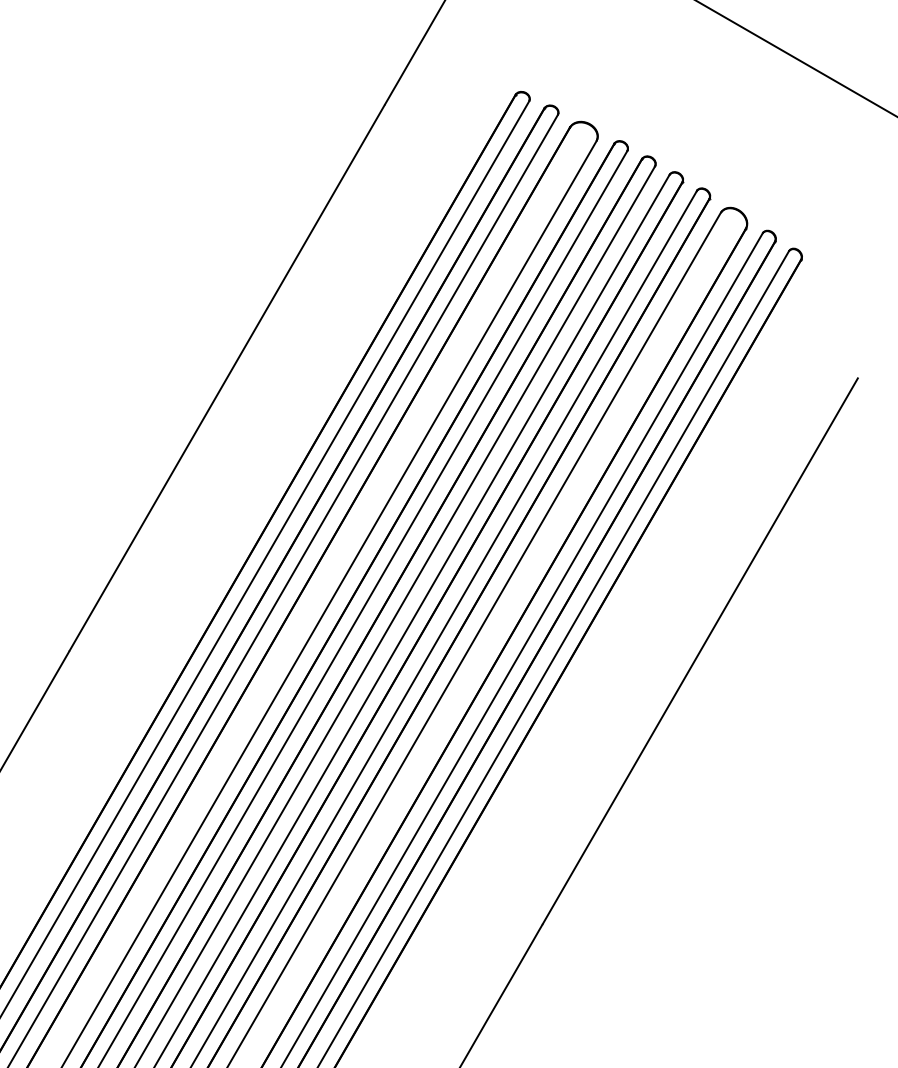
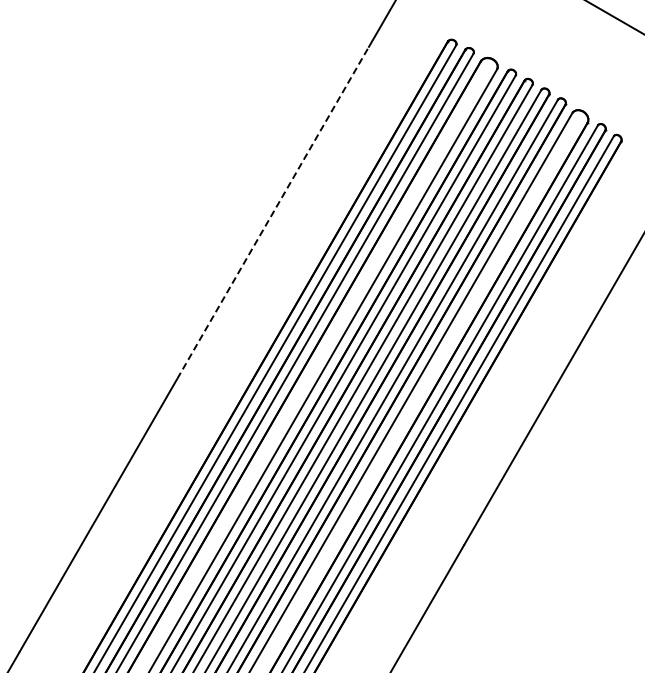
line: (228, 376) -> (273, 212), solid -> dashed

